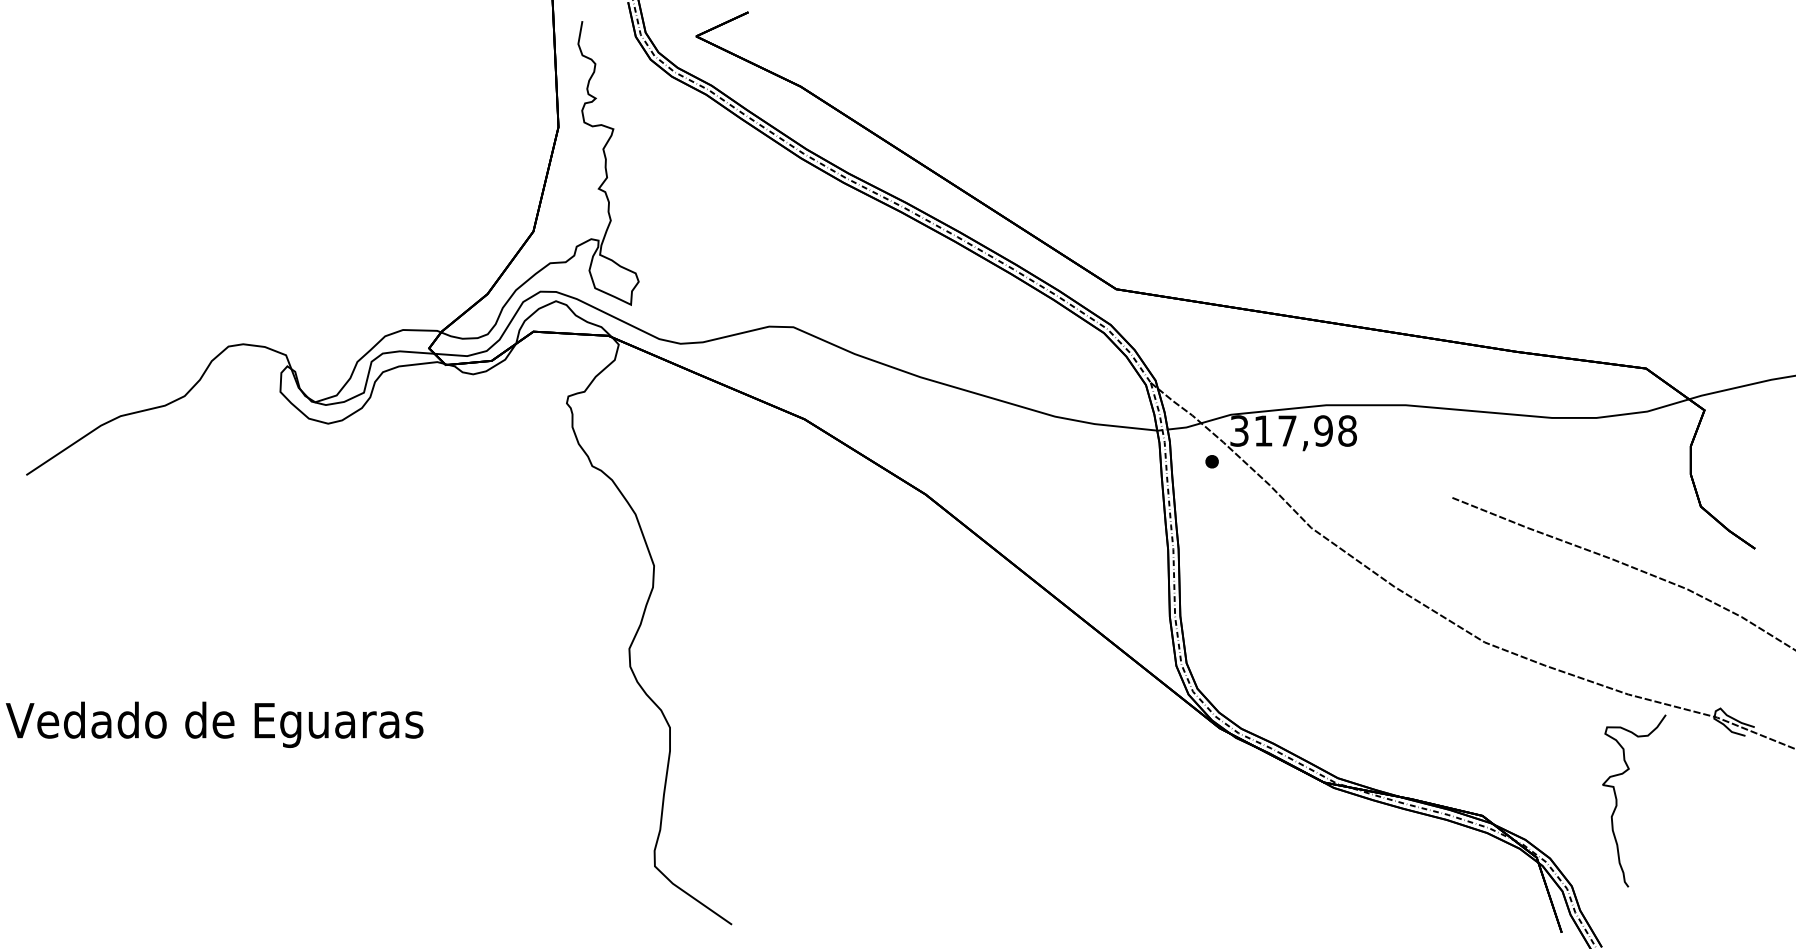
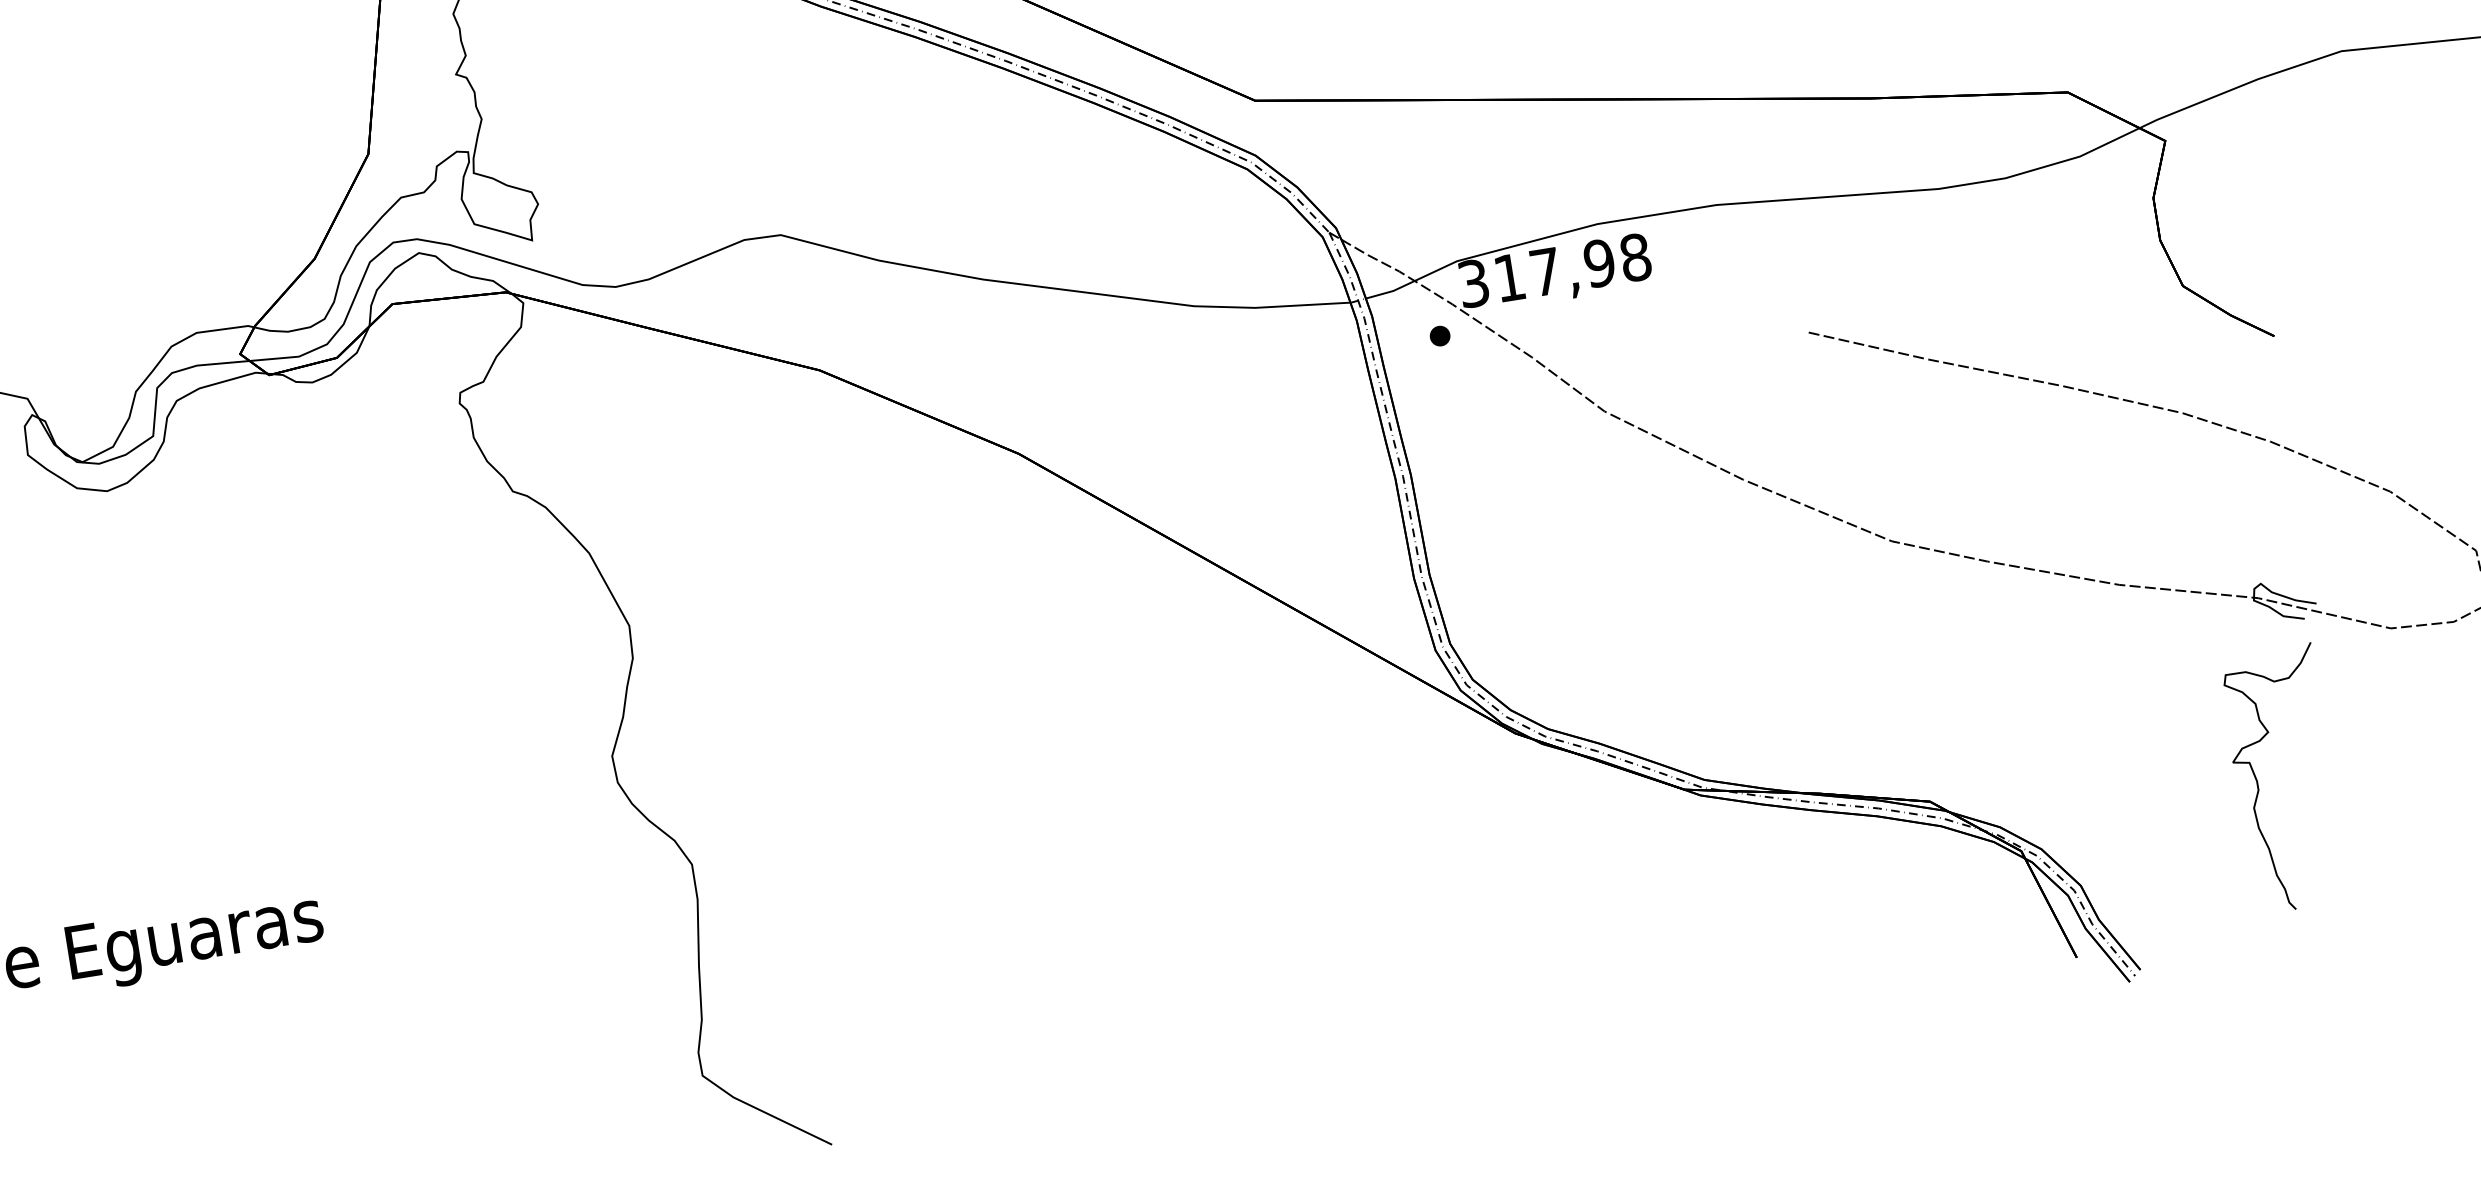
curve: (1617, 800) -> (2258, 782), moved

